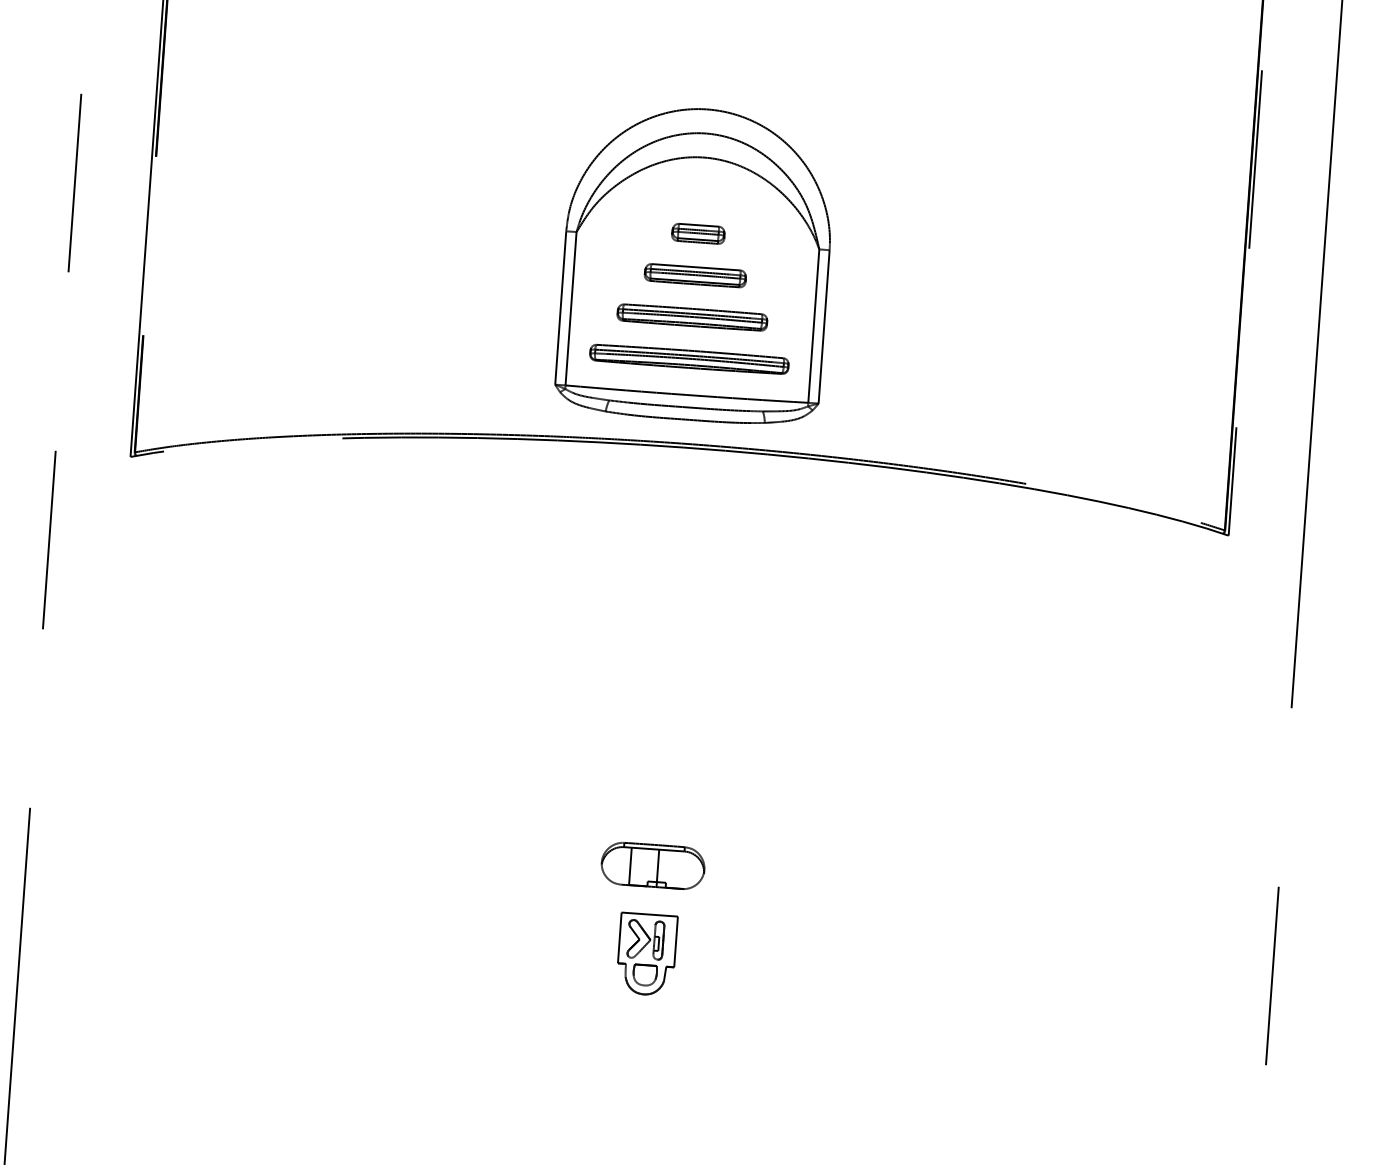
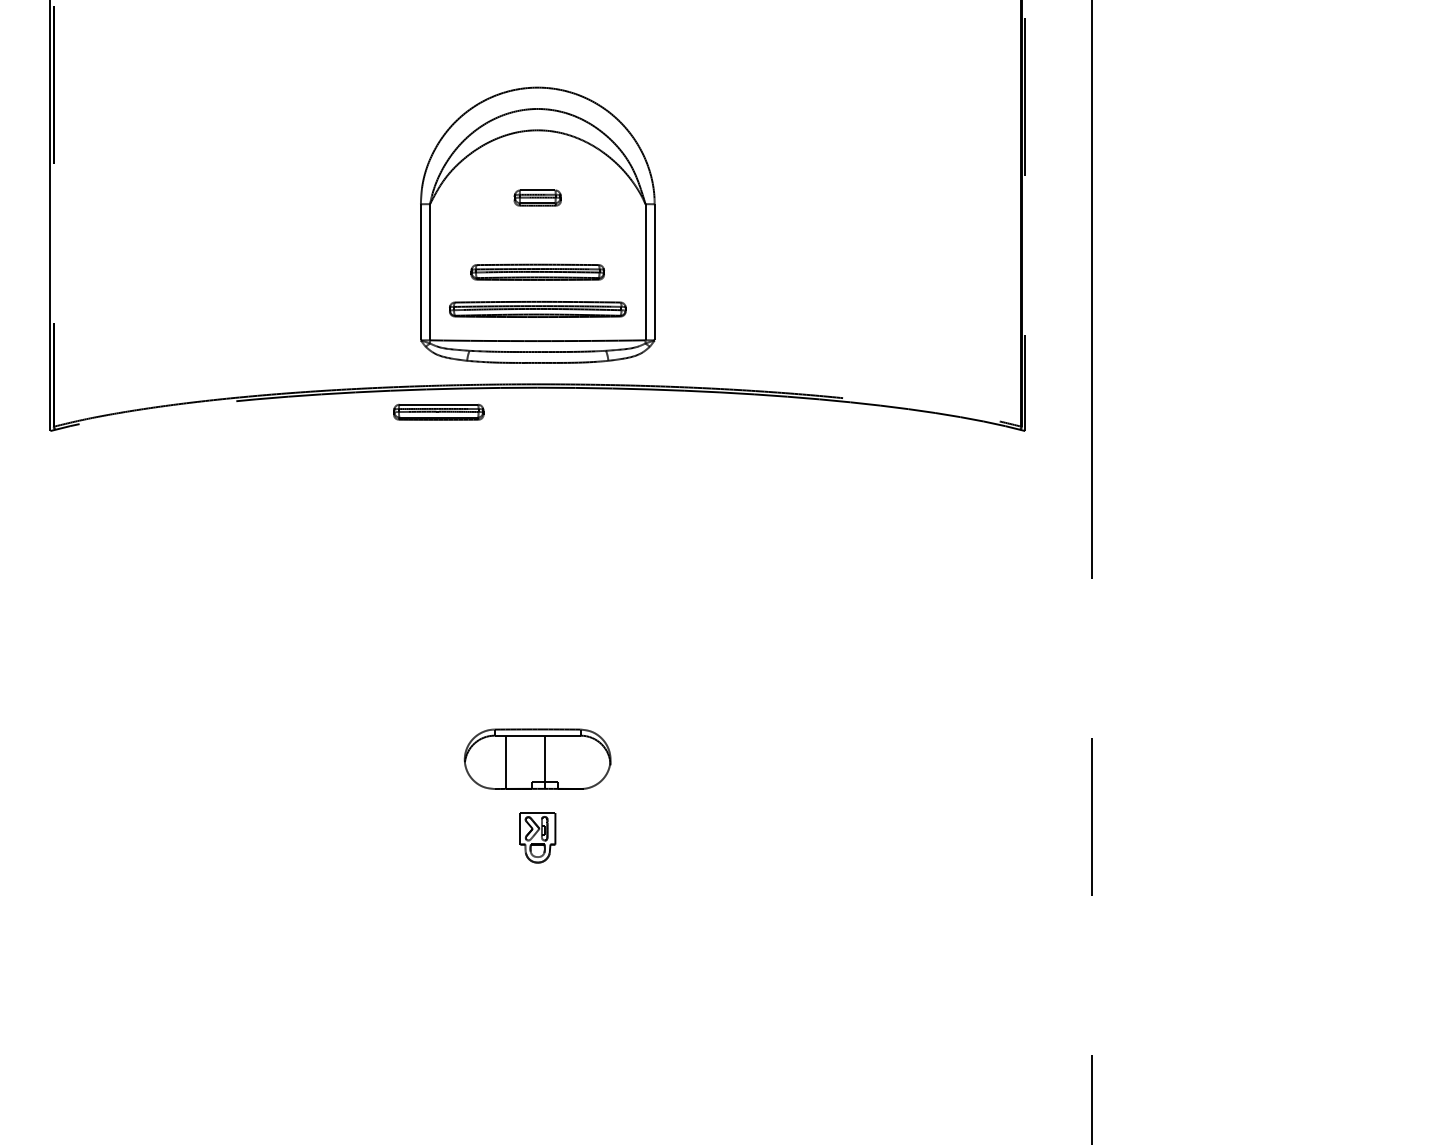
part: (695, 274) -> (438, 411), moved
part: (652, 865) -> (537, 758), size x1.6
part: (646, 954) -> (537, 837), size x0.7

